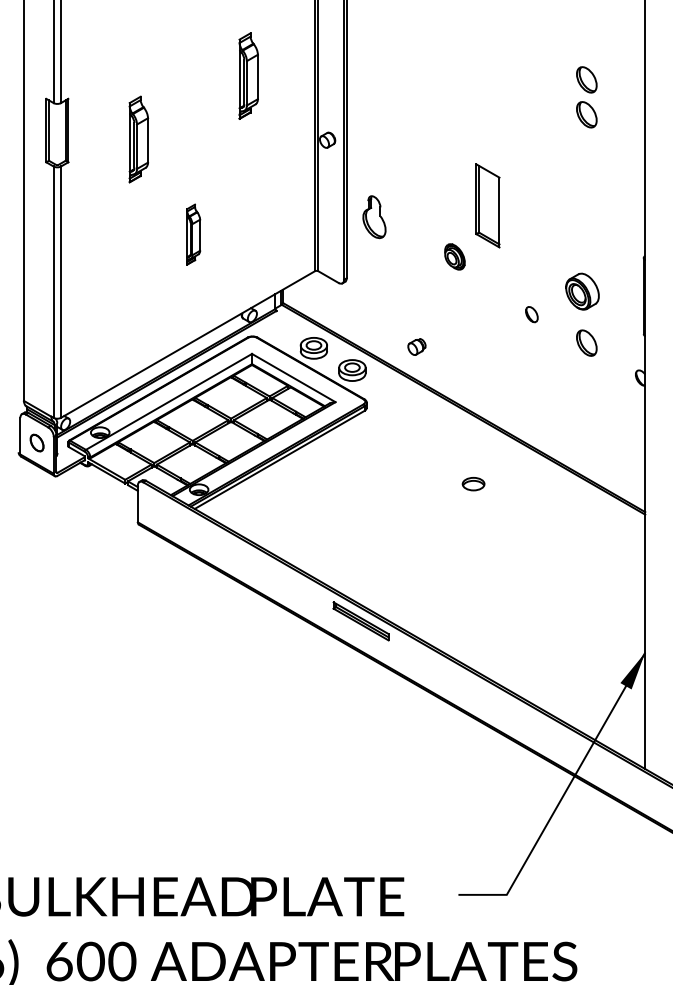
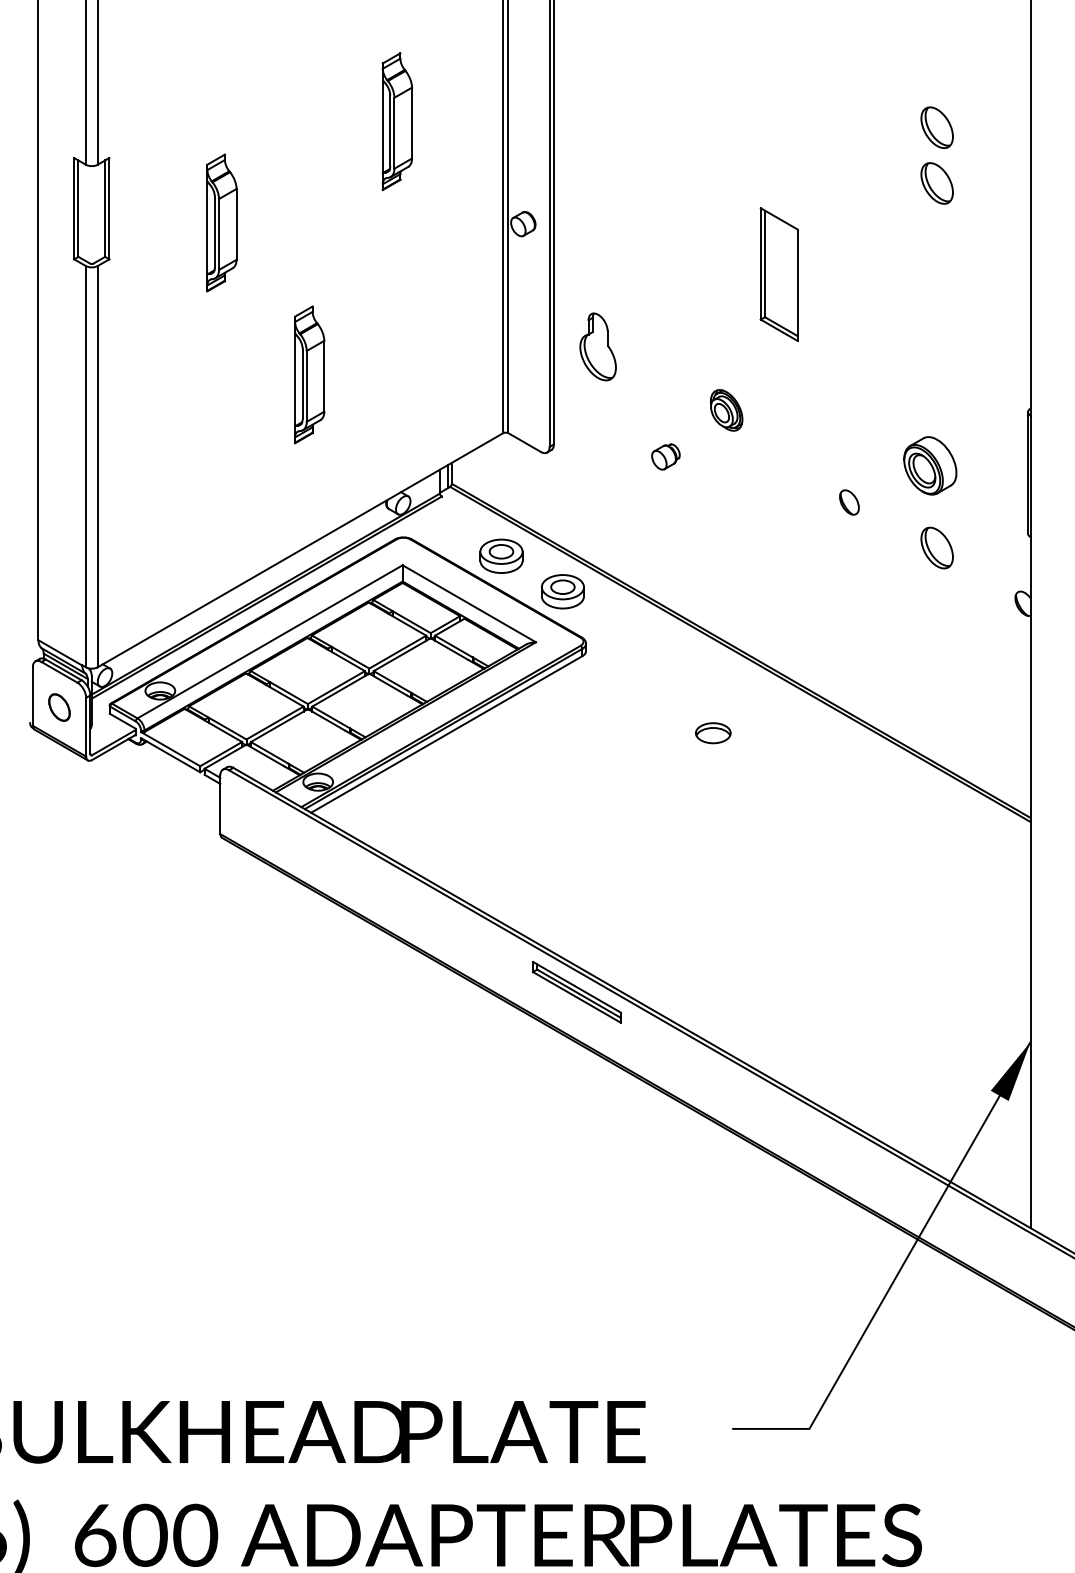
part: (487, 205) -> (778, 273), moved
part: (193, 234) -> (309, 374), size x1.43
part: (416, 346) -> (665, 456), moved
part: (473, 484) -> (713, 733), moved

